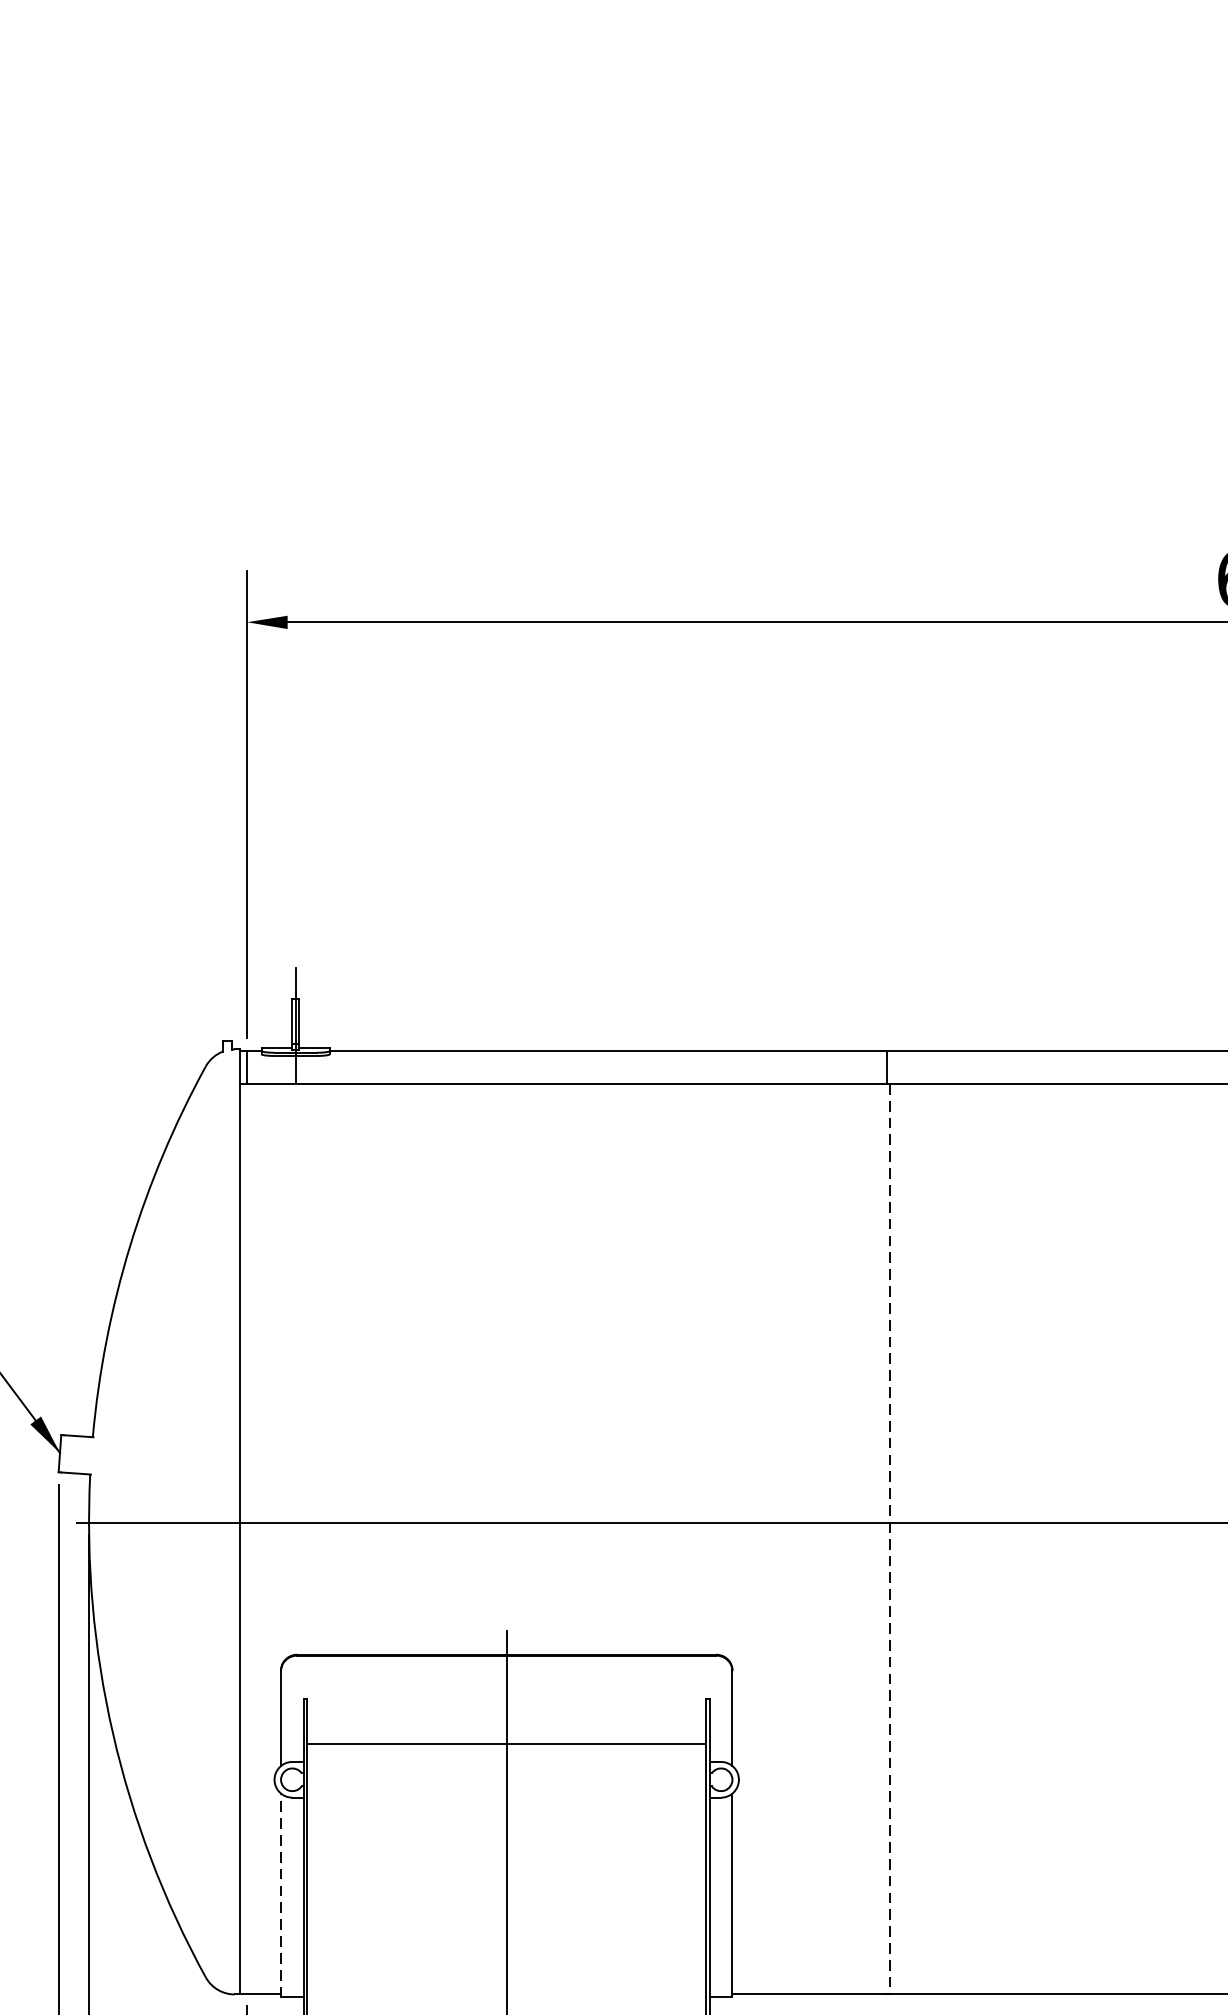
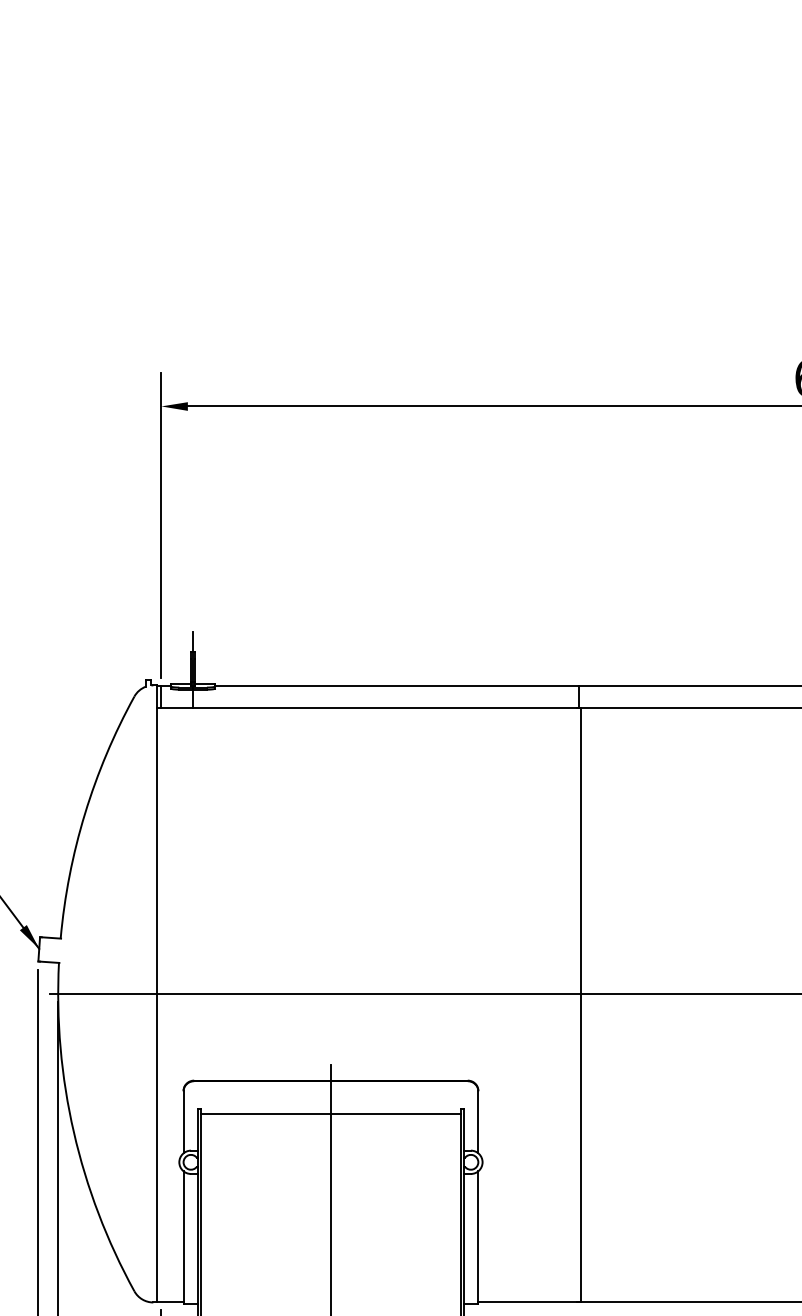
line: (890, 1539) -> (581, 1005), dashed -> solid
line: (506, 1744) -> (330, 1114), moved
line: (280, 1894) -> (183, 1237), dashed -> solid

